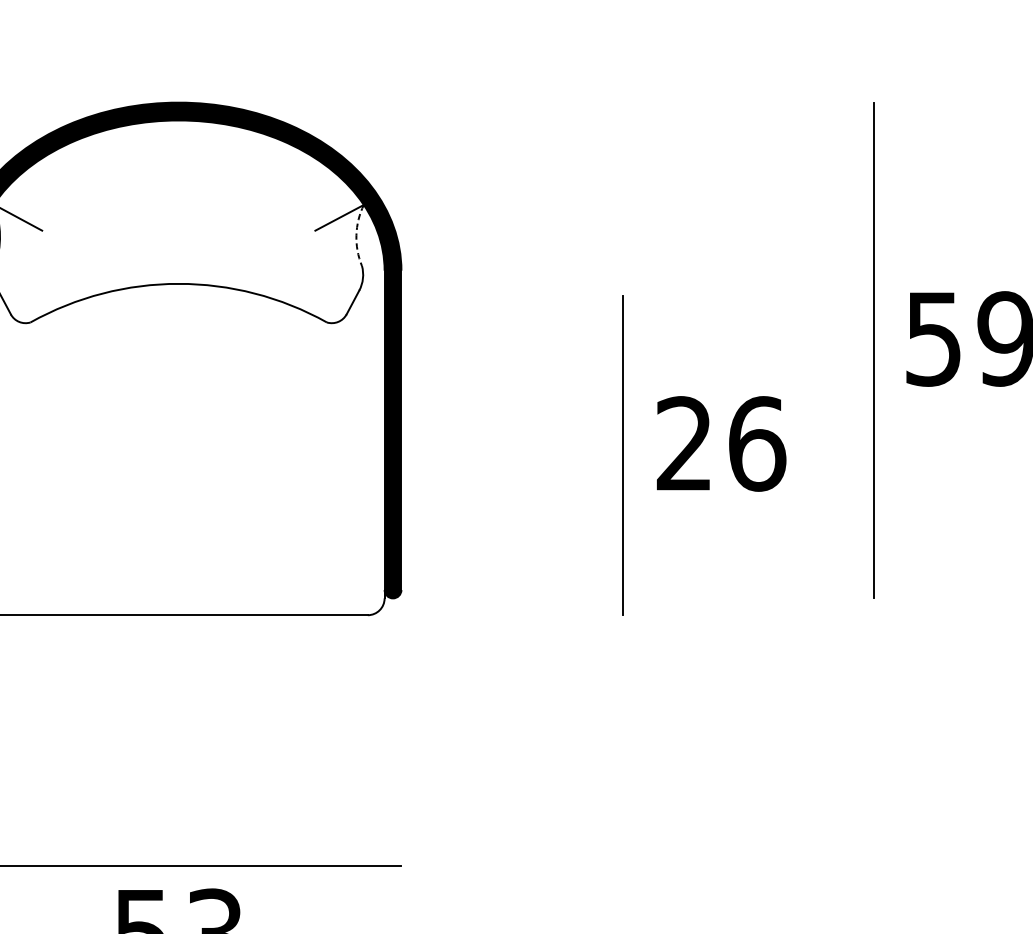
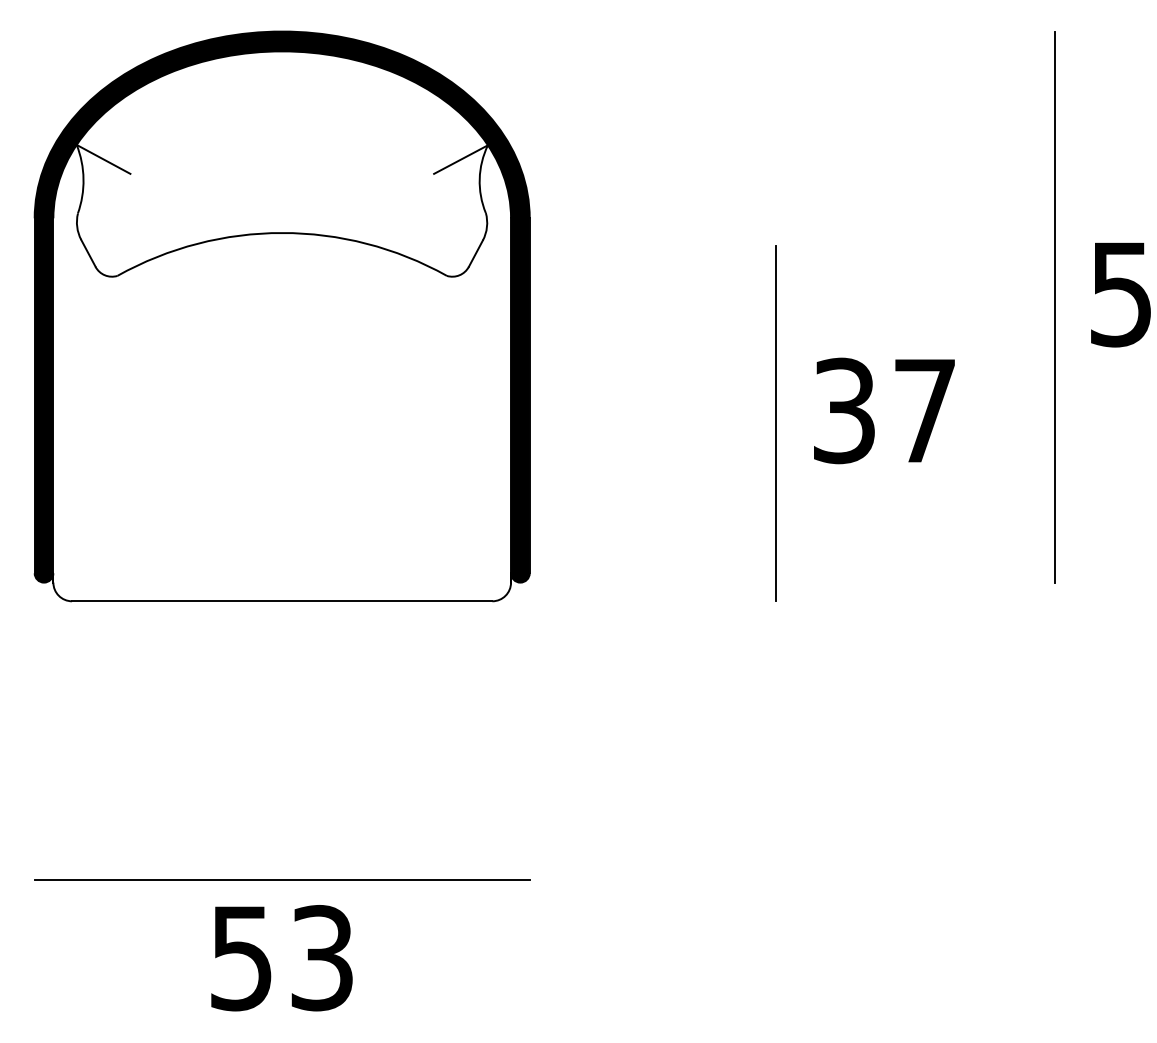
arc: (356, 234) -> (479, 178), dashed -> solid
text: (721, 443) -> (885, 410), 26 -> 37

